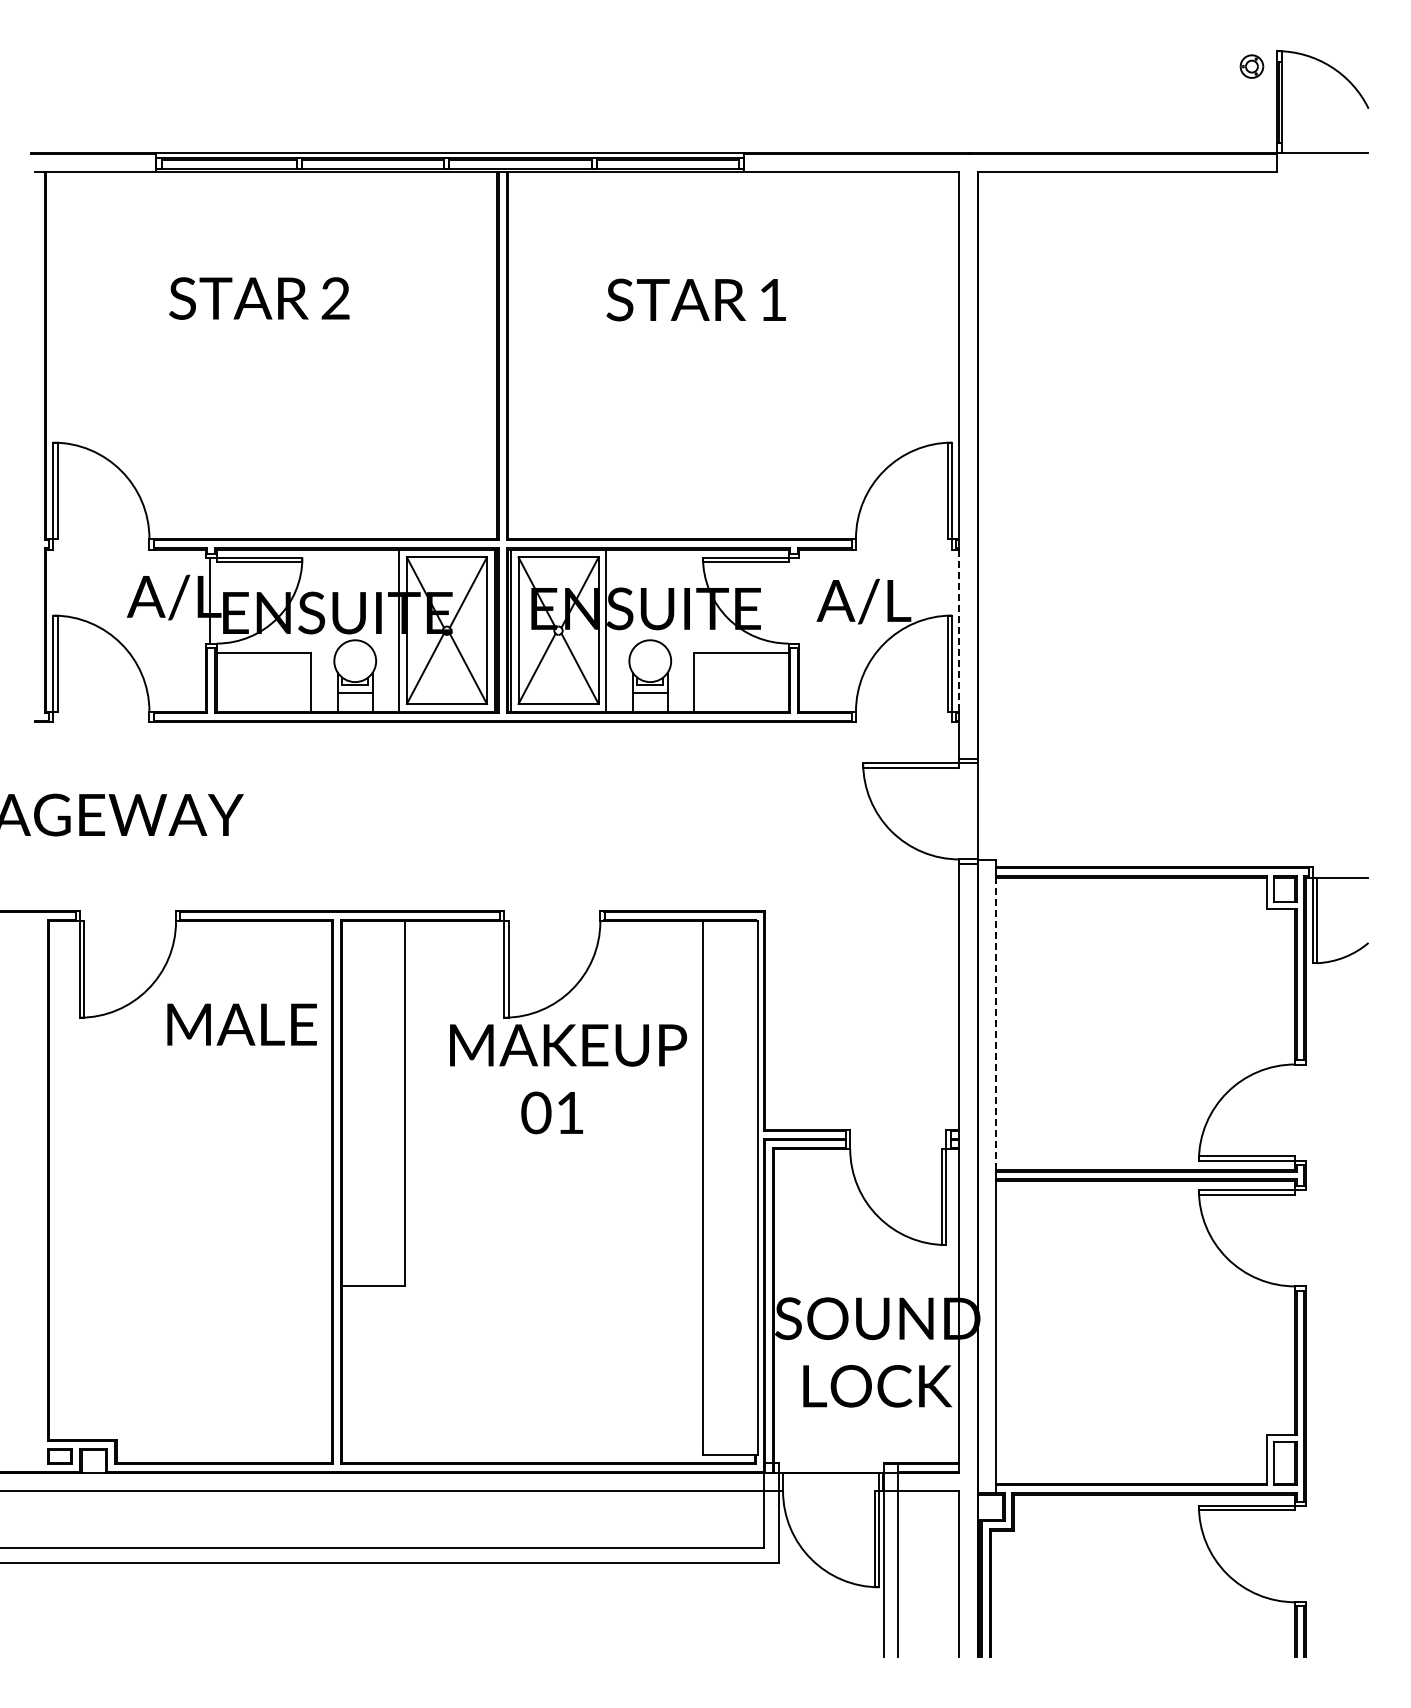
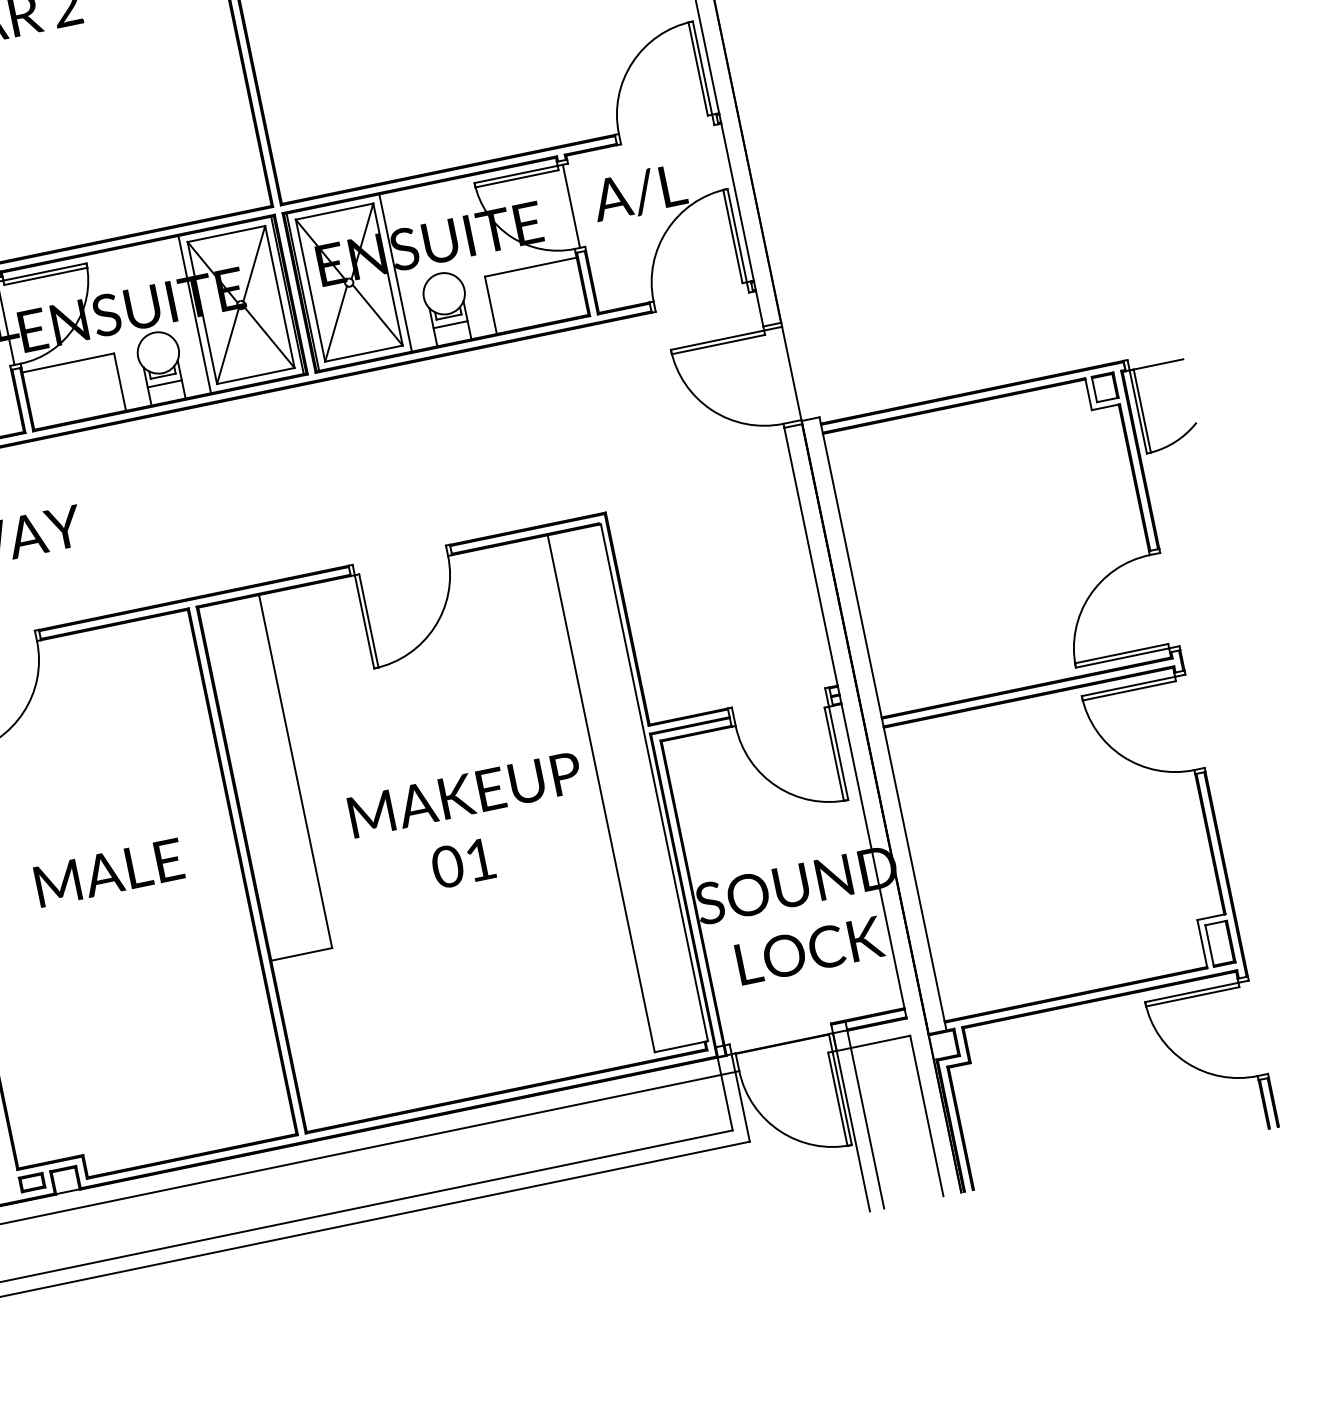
line: (794, 600) -> (571, 206), added
line: (959, 631) -> (737, 202), dashed -> solid
line: (996, 1023) -> (852, 575), dashed -> solid
text: (241, 1024) -> (108, 872), moved
text: (568, 1079) -> (472, 827), moved

